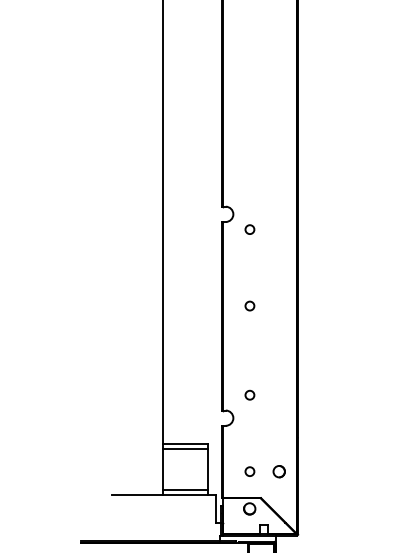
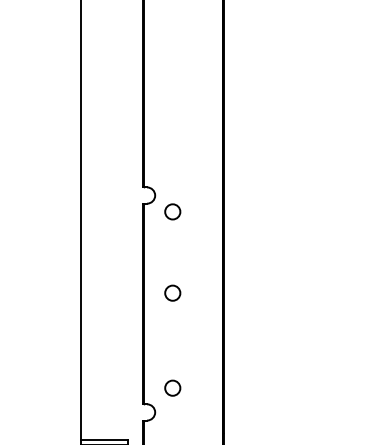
circle: (249, 229) -> (172, 211), size x1.6
circle: (249, 305) -> (172, 292), size x1.6
circle: (249, 394) -> (172, 387), size x1.6

